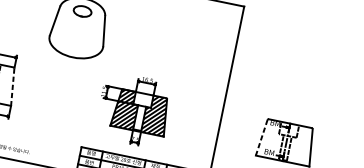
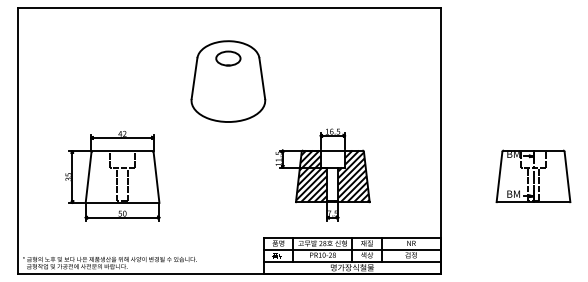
line: (12, 87) -> (156, 178), dashed -> solid
line: (261, 138) -> (499, 177), dashed -> solid

